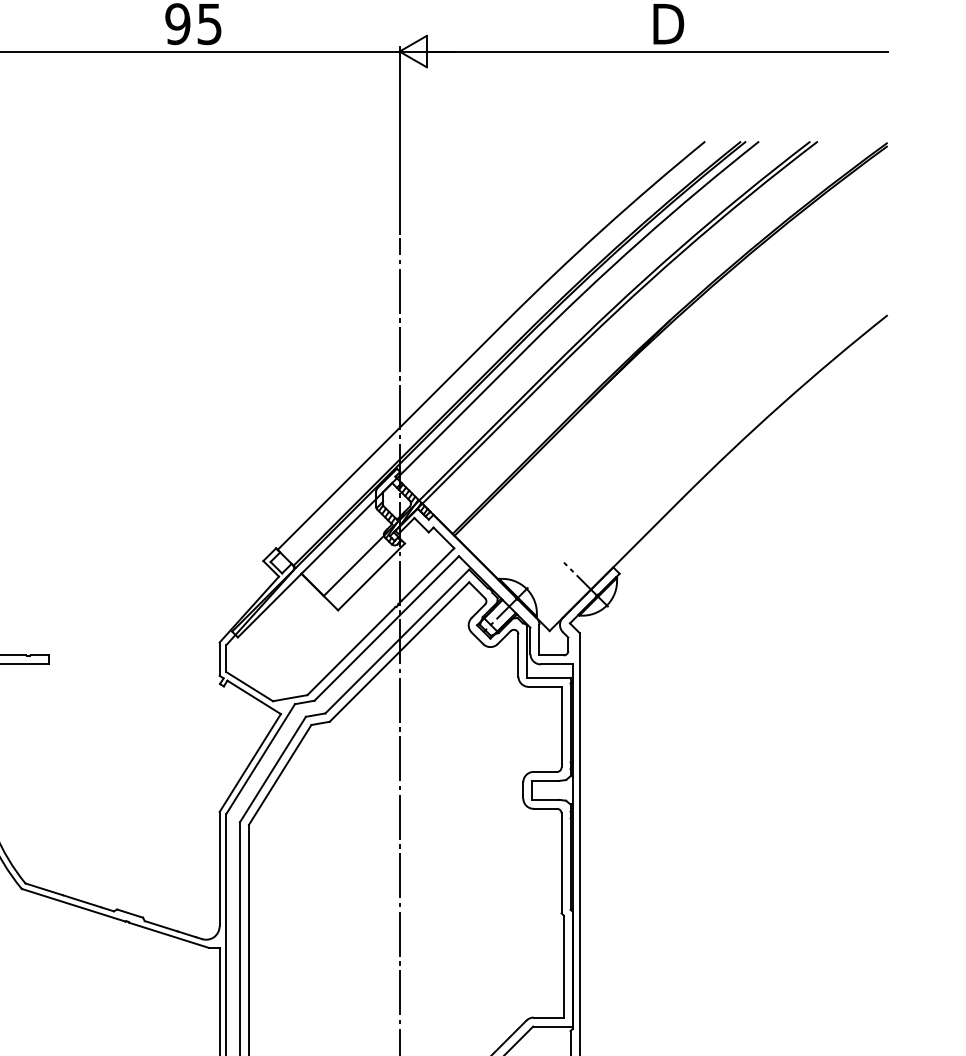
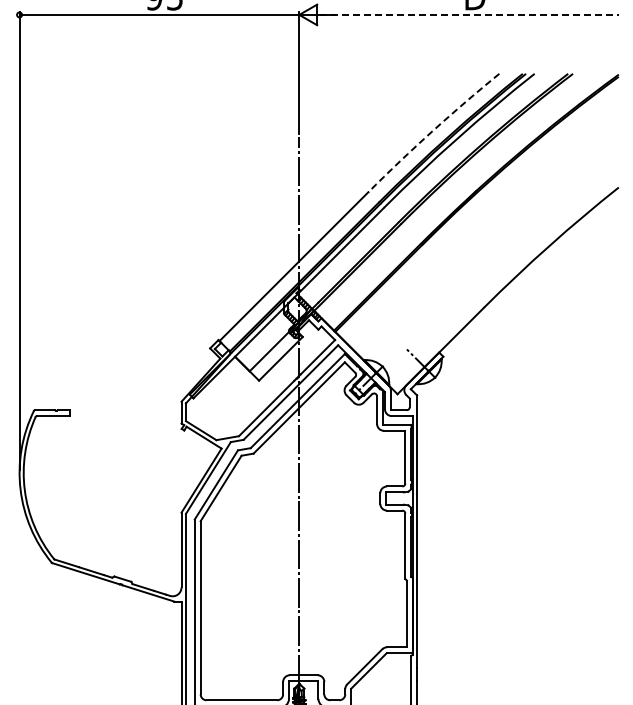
line: (659, 50) -> (469, 14), solid -> dashed
arc: (603, 229) -> (432, 131), solid -> dashed

